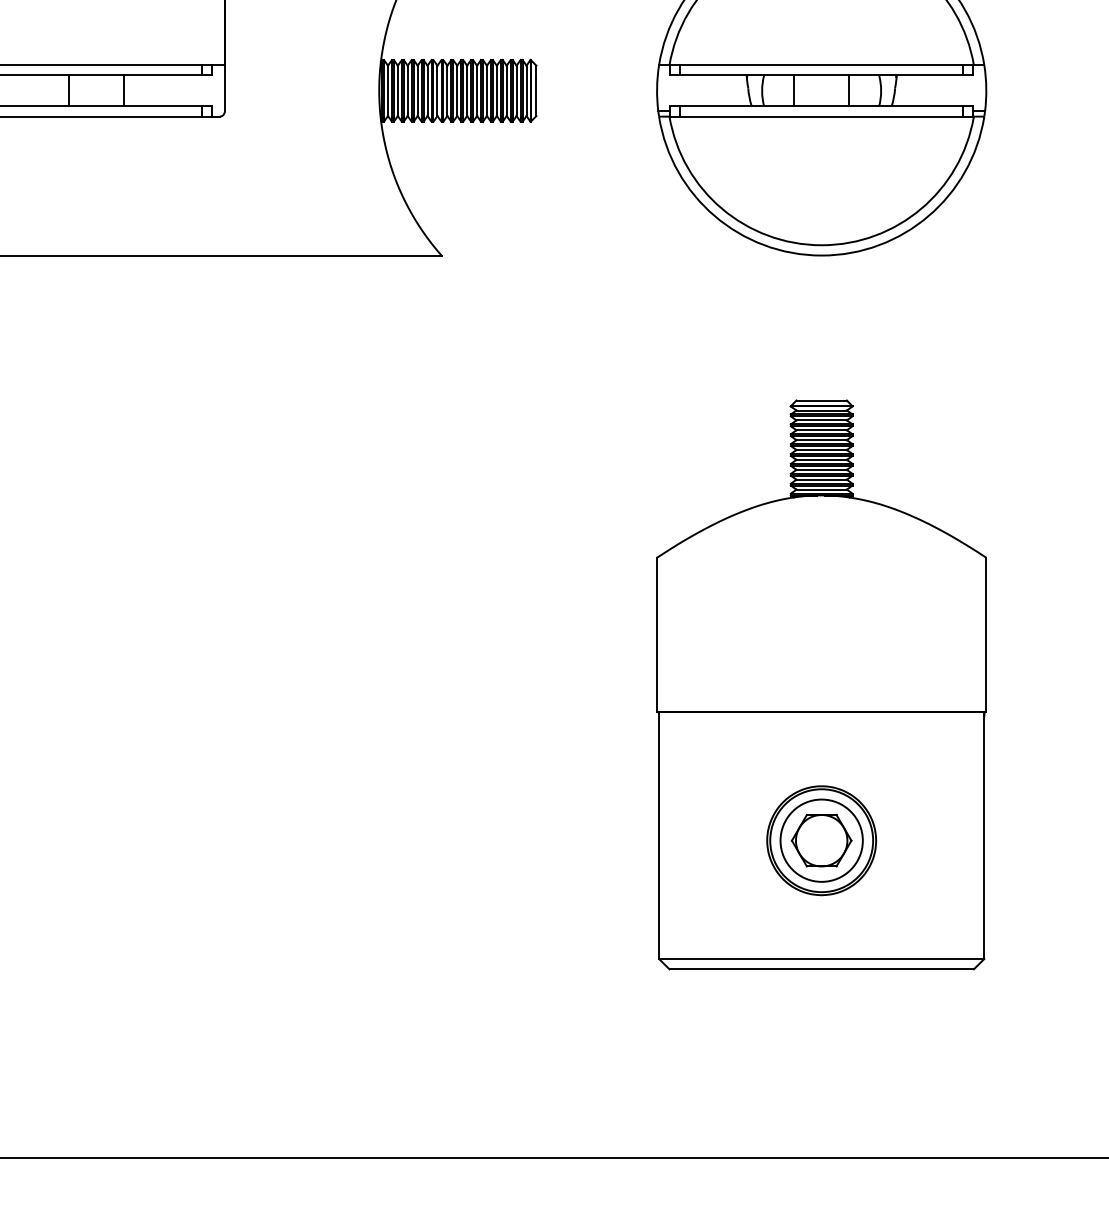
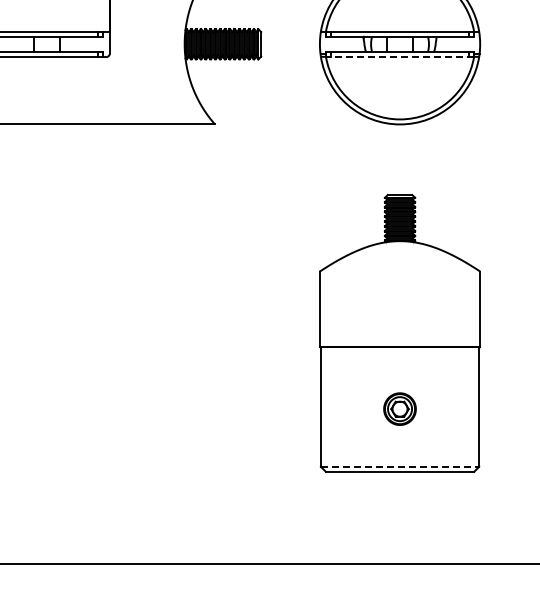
line: (820, 115) -> (399, 56), solid -> dashed
part: (820, 839) -> (399, 408), size x0.6
line: (822, 958) -> (400, 466), solid -> dashed

